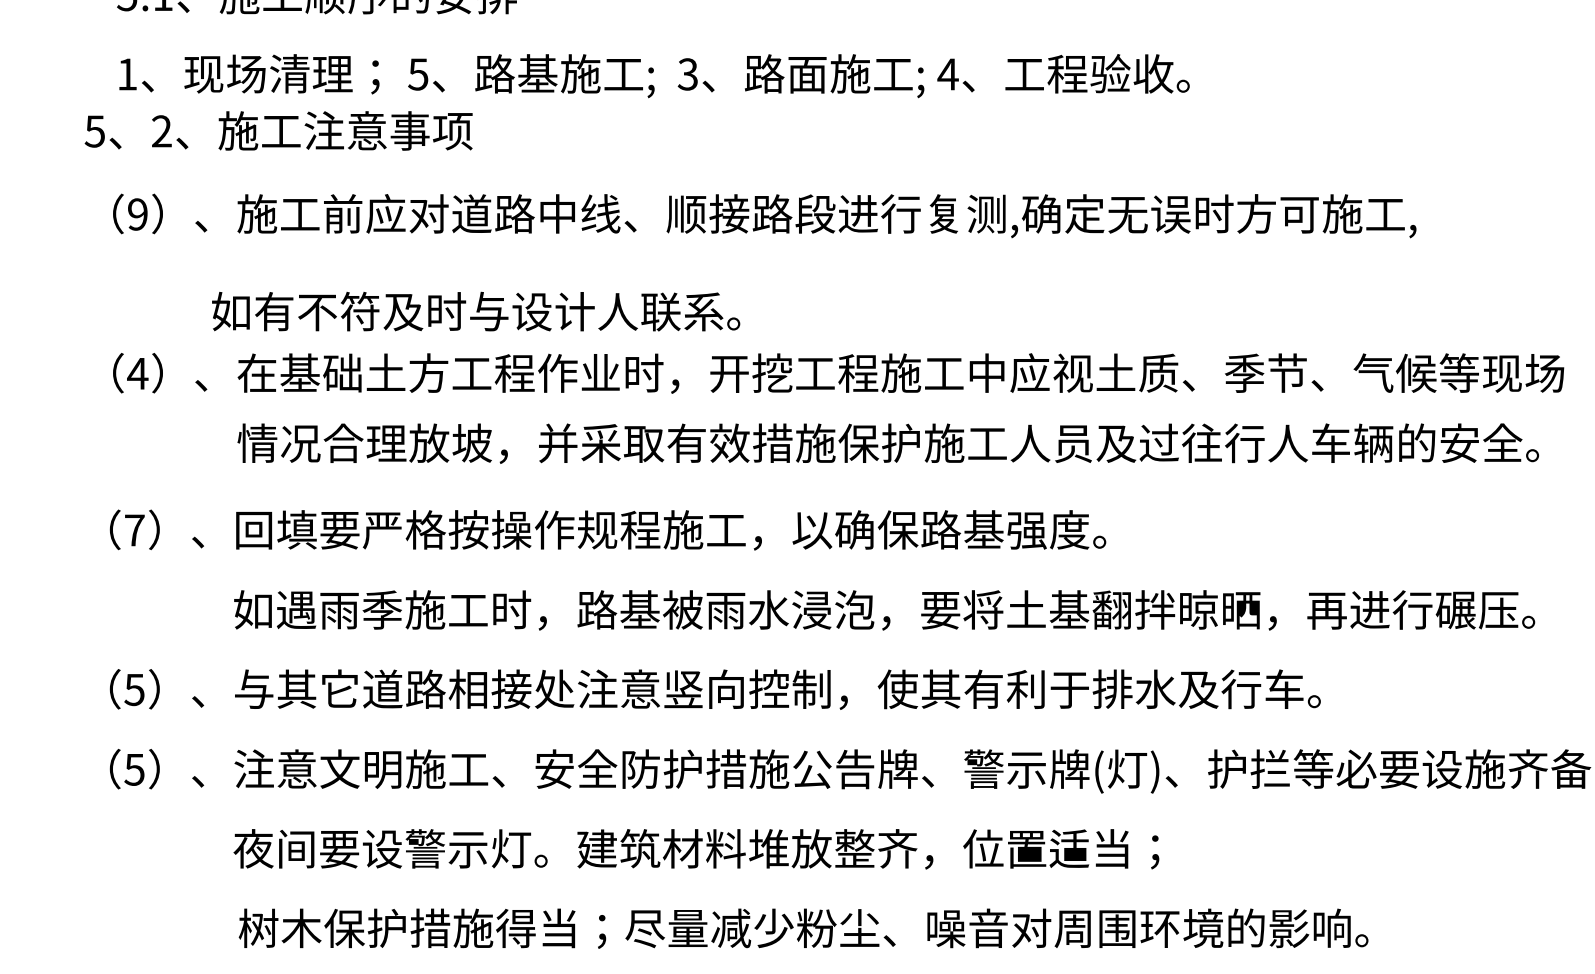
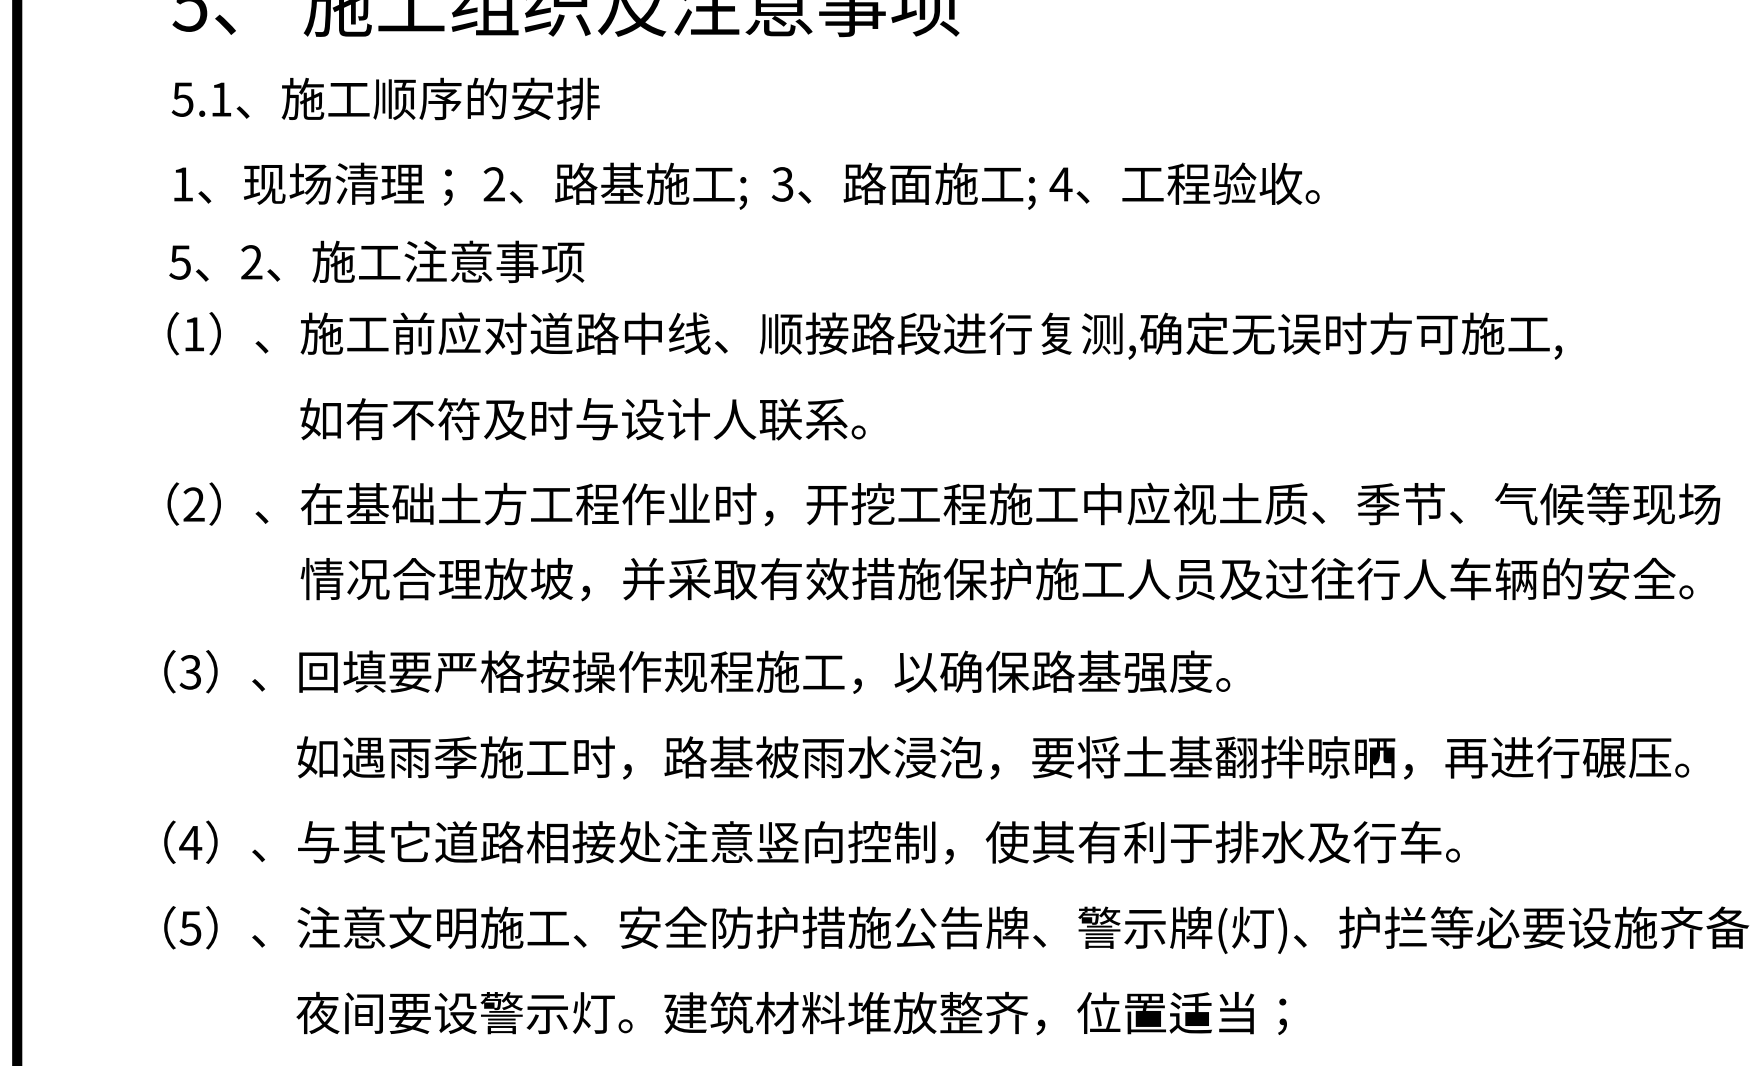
text: (417, 74) -> (493, 184), 5 -> 2
text: (278, 130) -> (376, 261), moved
text: (137, 214) -> (193, 334), 9 -> 1
text: (475, 311) -> (582, 419), moved
text: (137, 373) -> (193, 504), 4 -> 2
text: (134, 530) -> (190, 672), 7 -> 3
text: (134, 690) -> (190, 843), 5 -> 4

